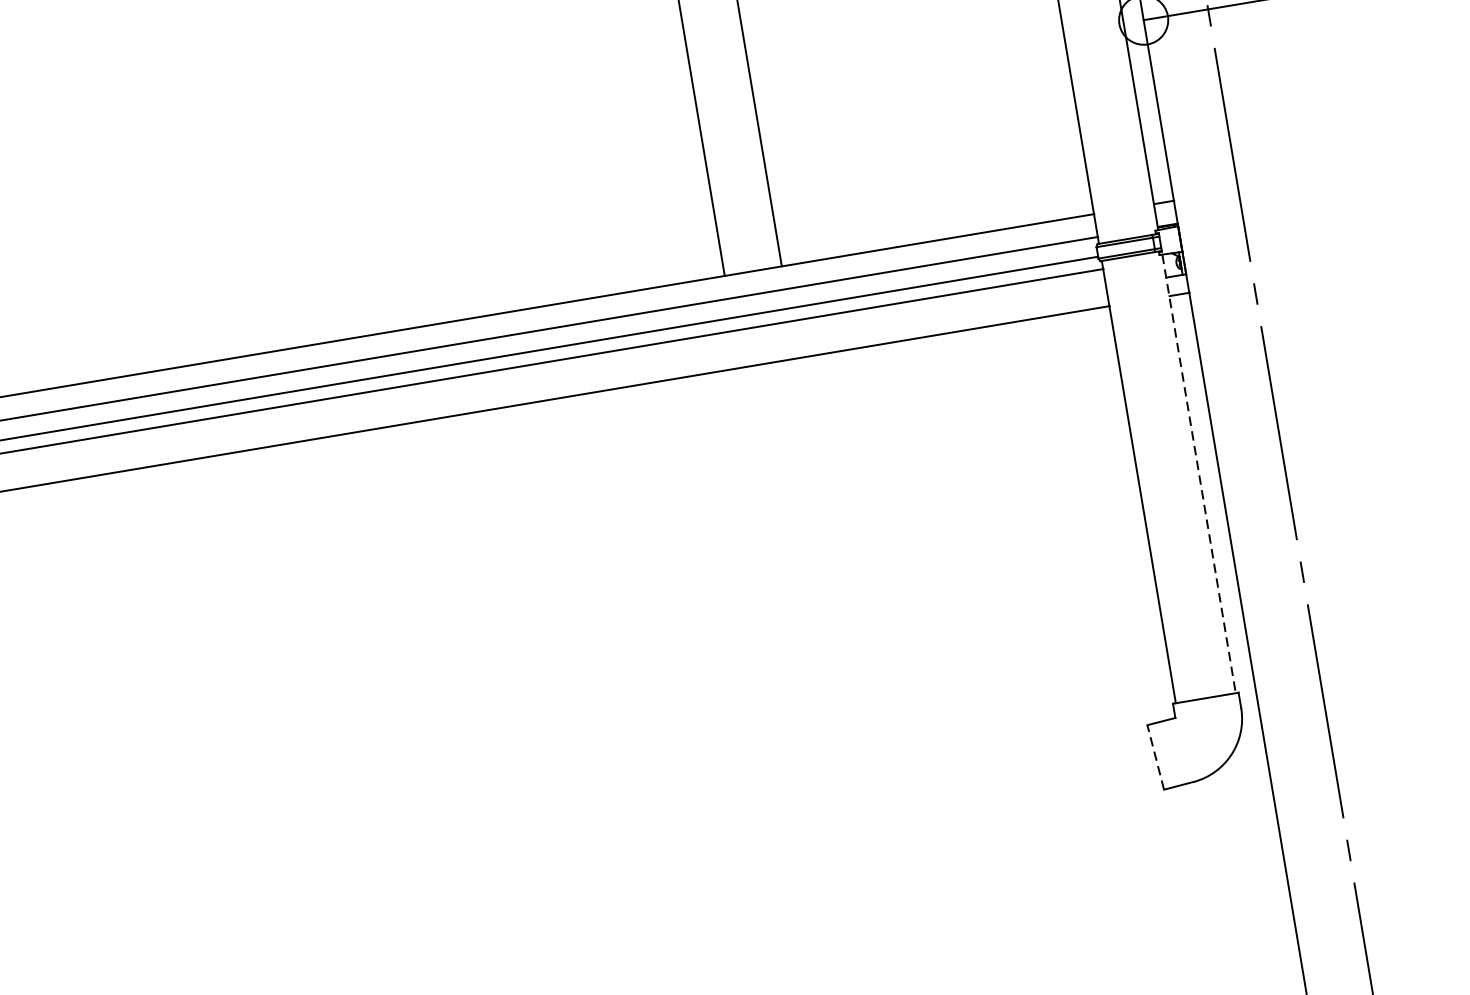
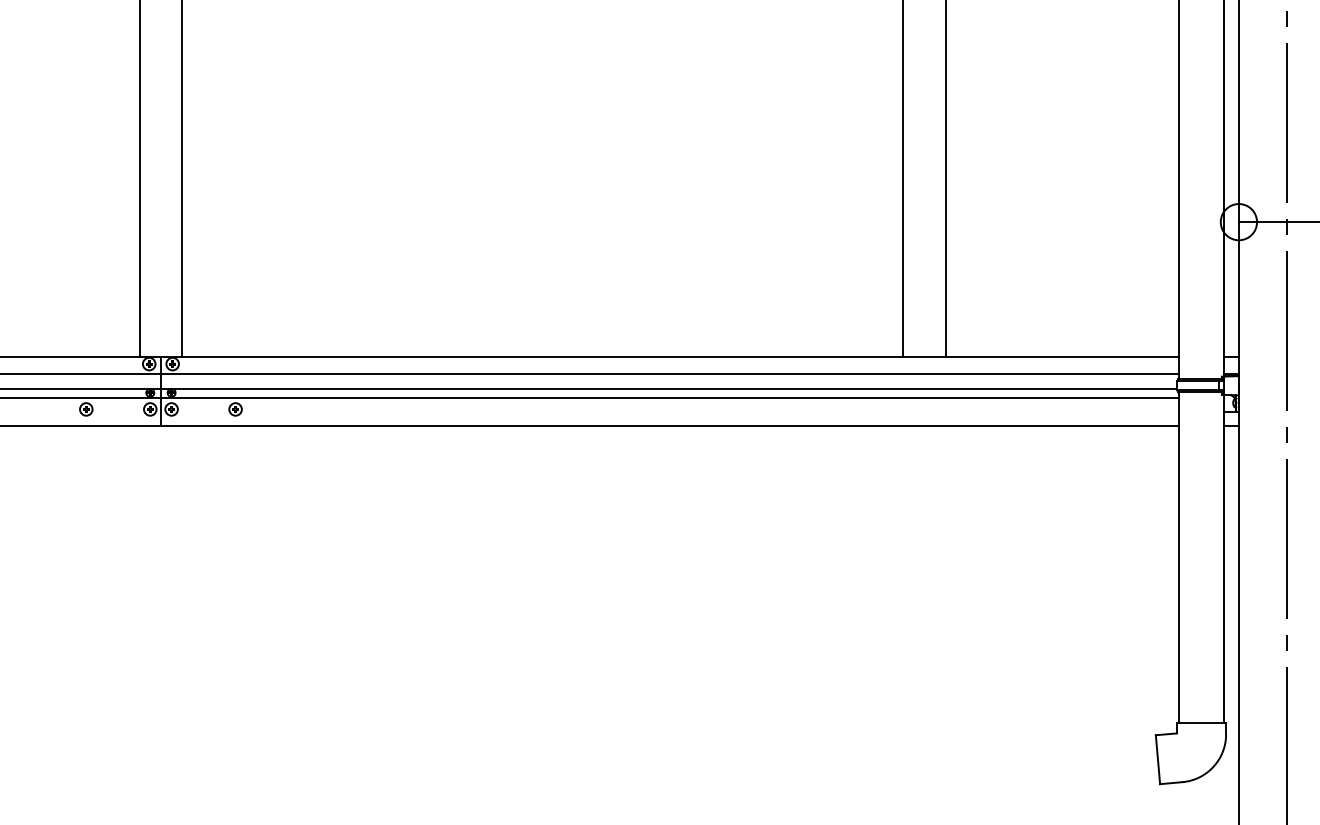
line: (1198, 473) -> (1223, 558), dashed -> solid
line: (1155, 757) -> (1157, 759), dashed -> solid

